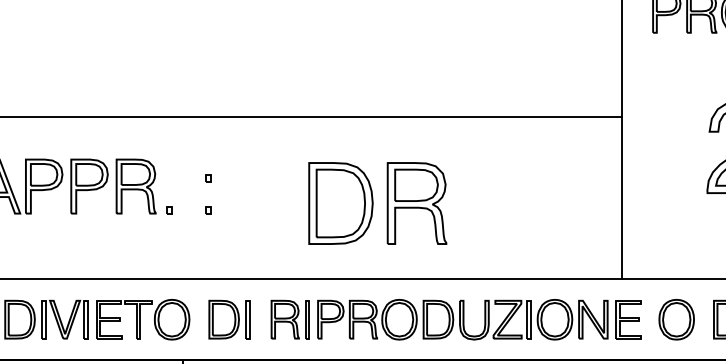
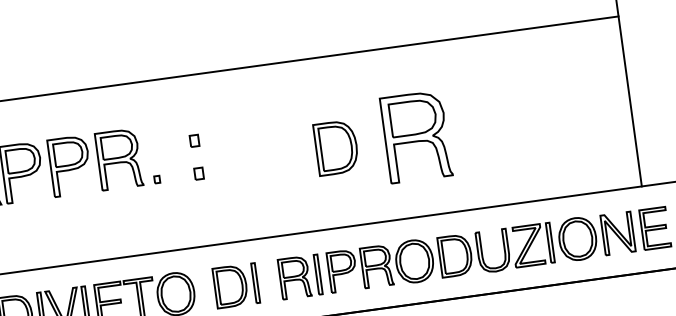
part: (208, 178) -> (193, 140), size x1.6
part: (340, 203) -> (336, 147), size x0.6
part: (208, 210) -> (198, 174), size x1.6

